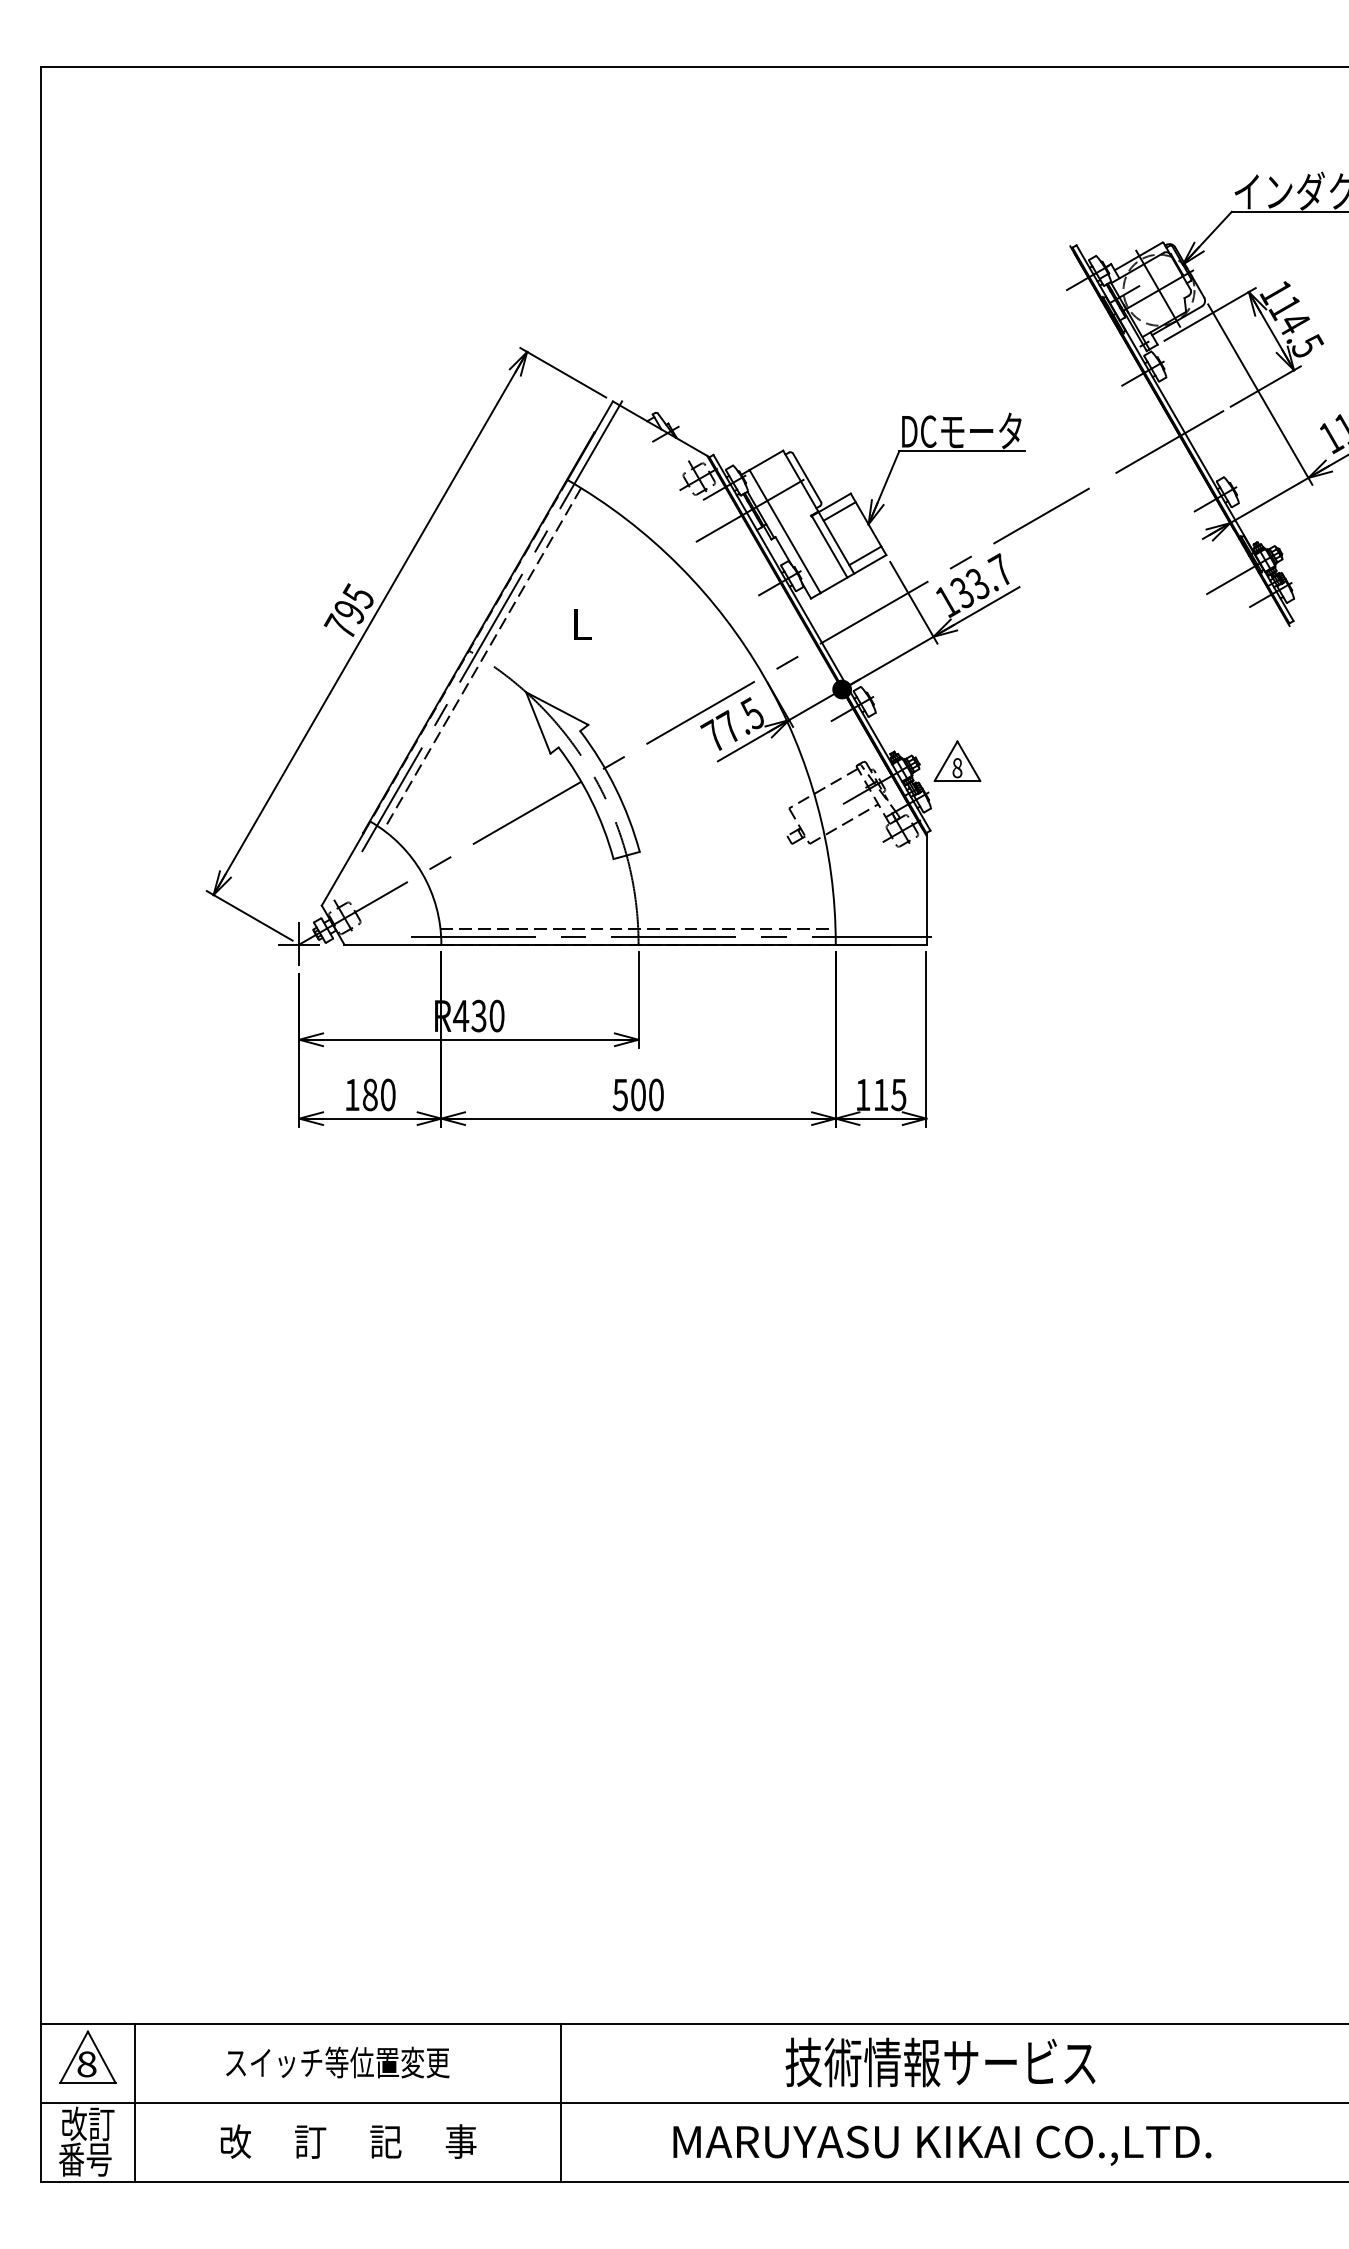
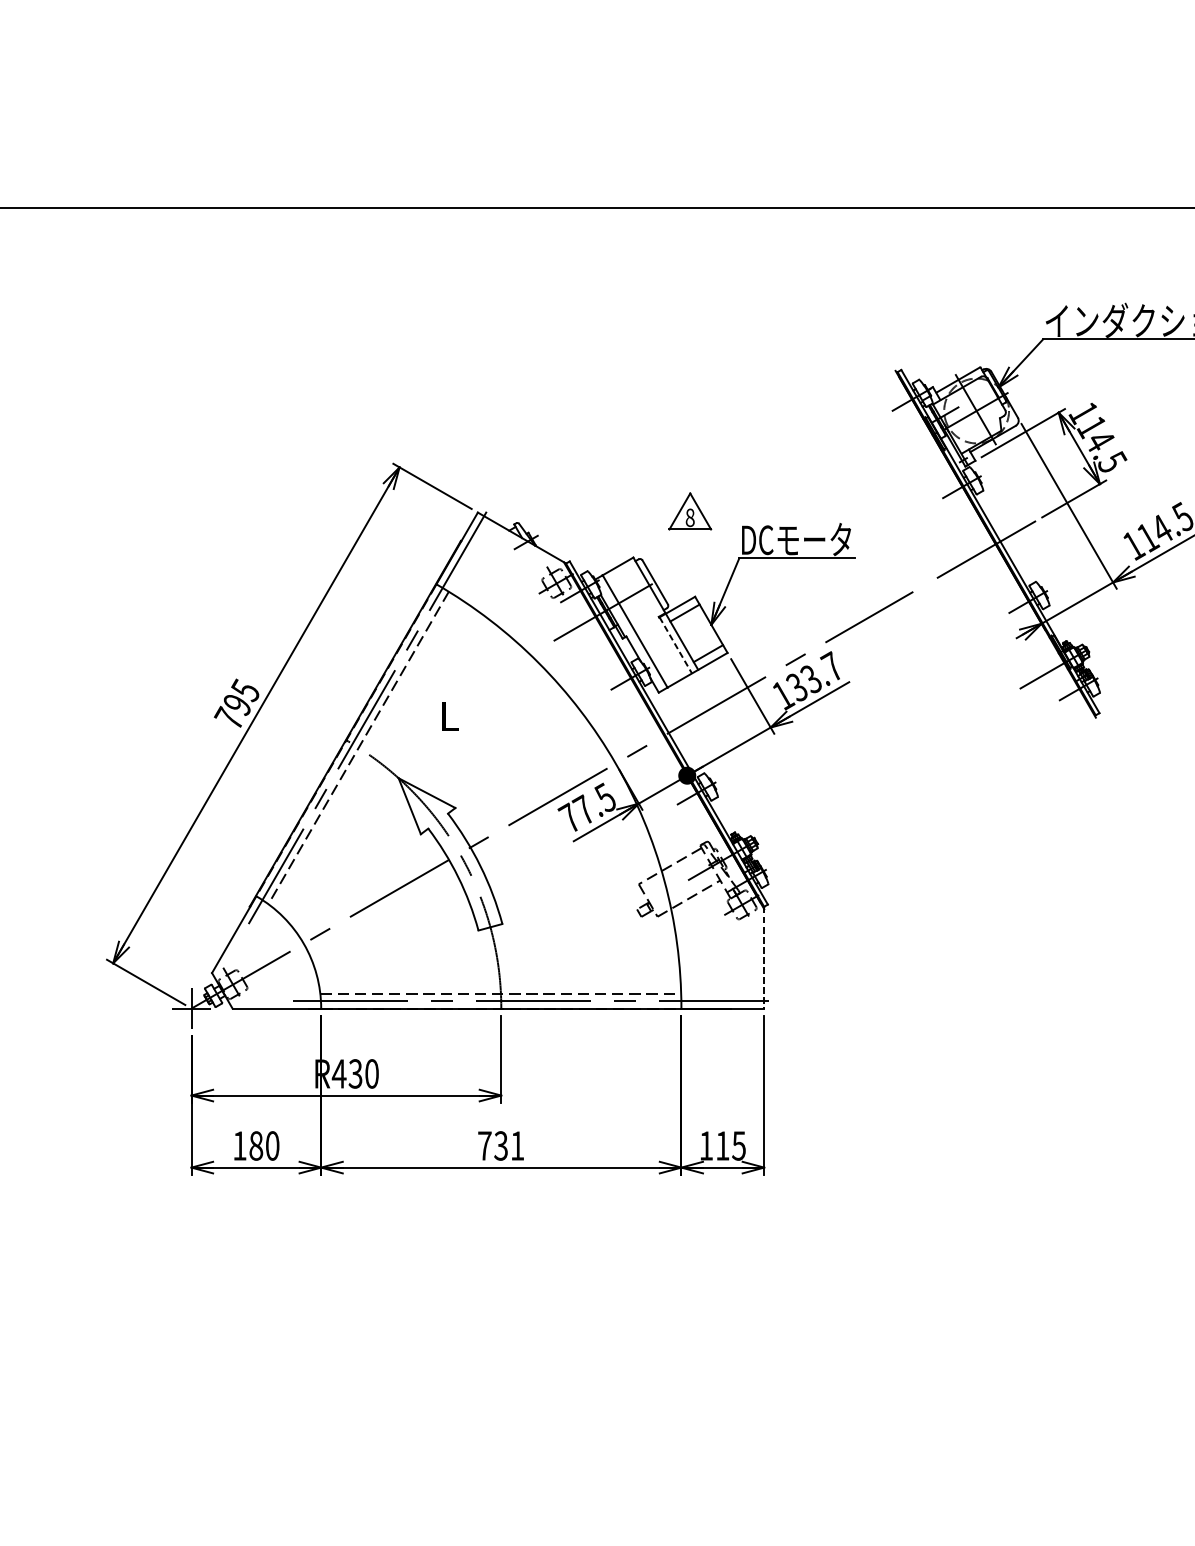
line: (829, 547) -> (675, 645), solid -> dashed
part: (957, 760) -> (690, 510), moved
line: (926, 888) -> (764, 957), solid -> dashed
text: (637, 1094) -> (500, 1145), 500 -> 731

